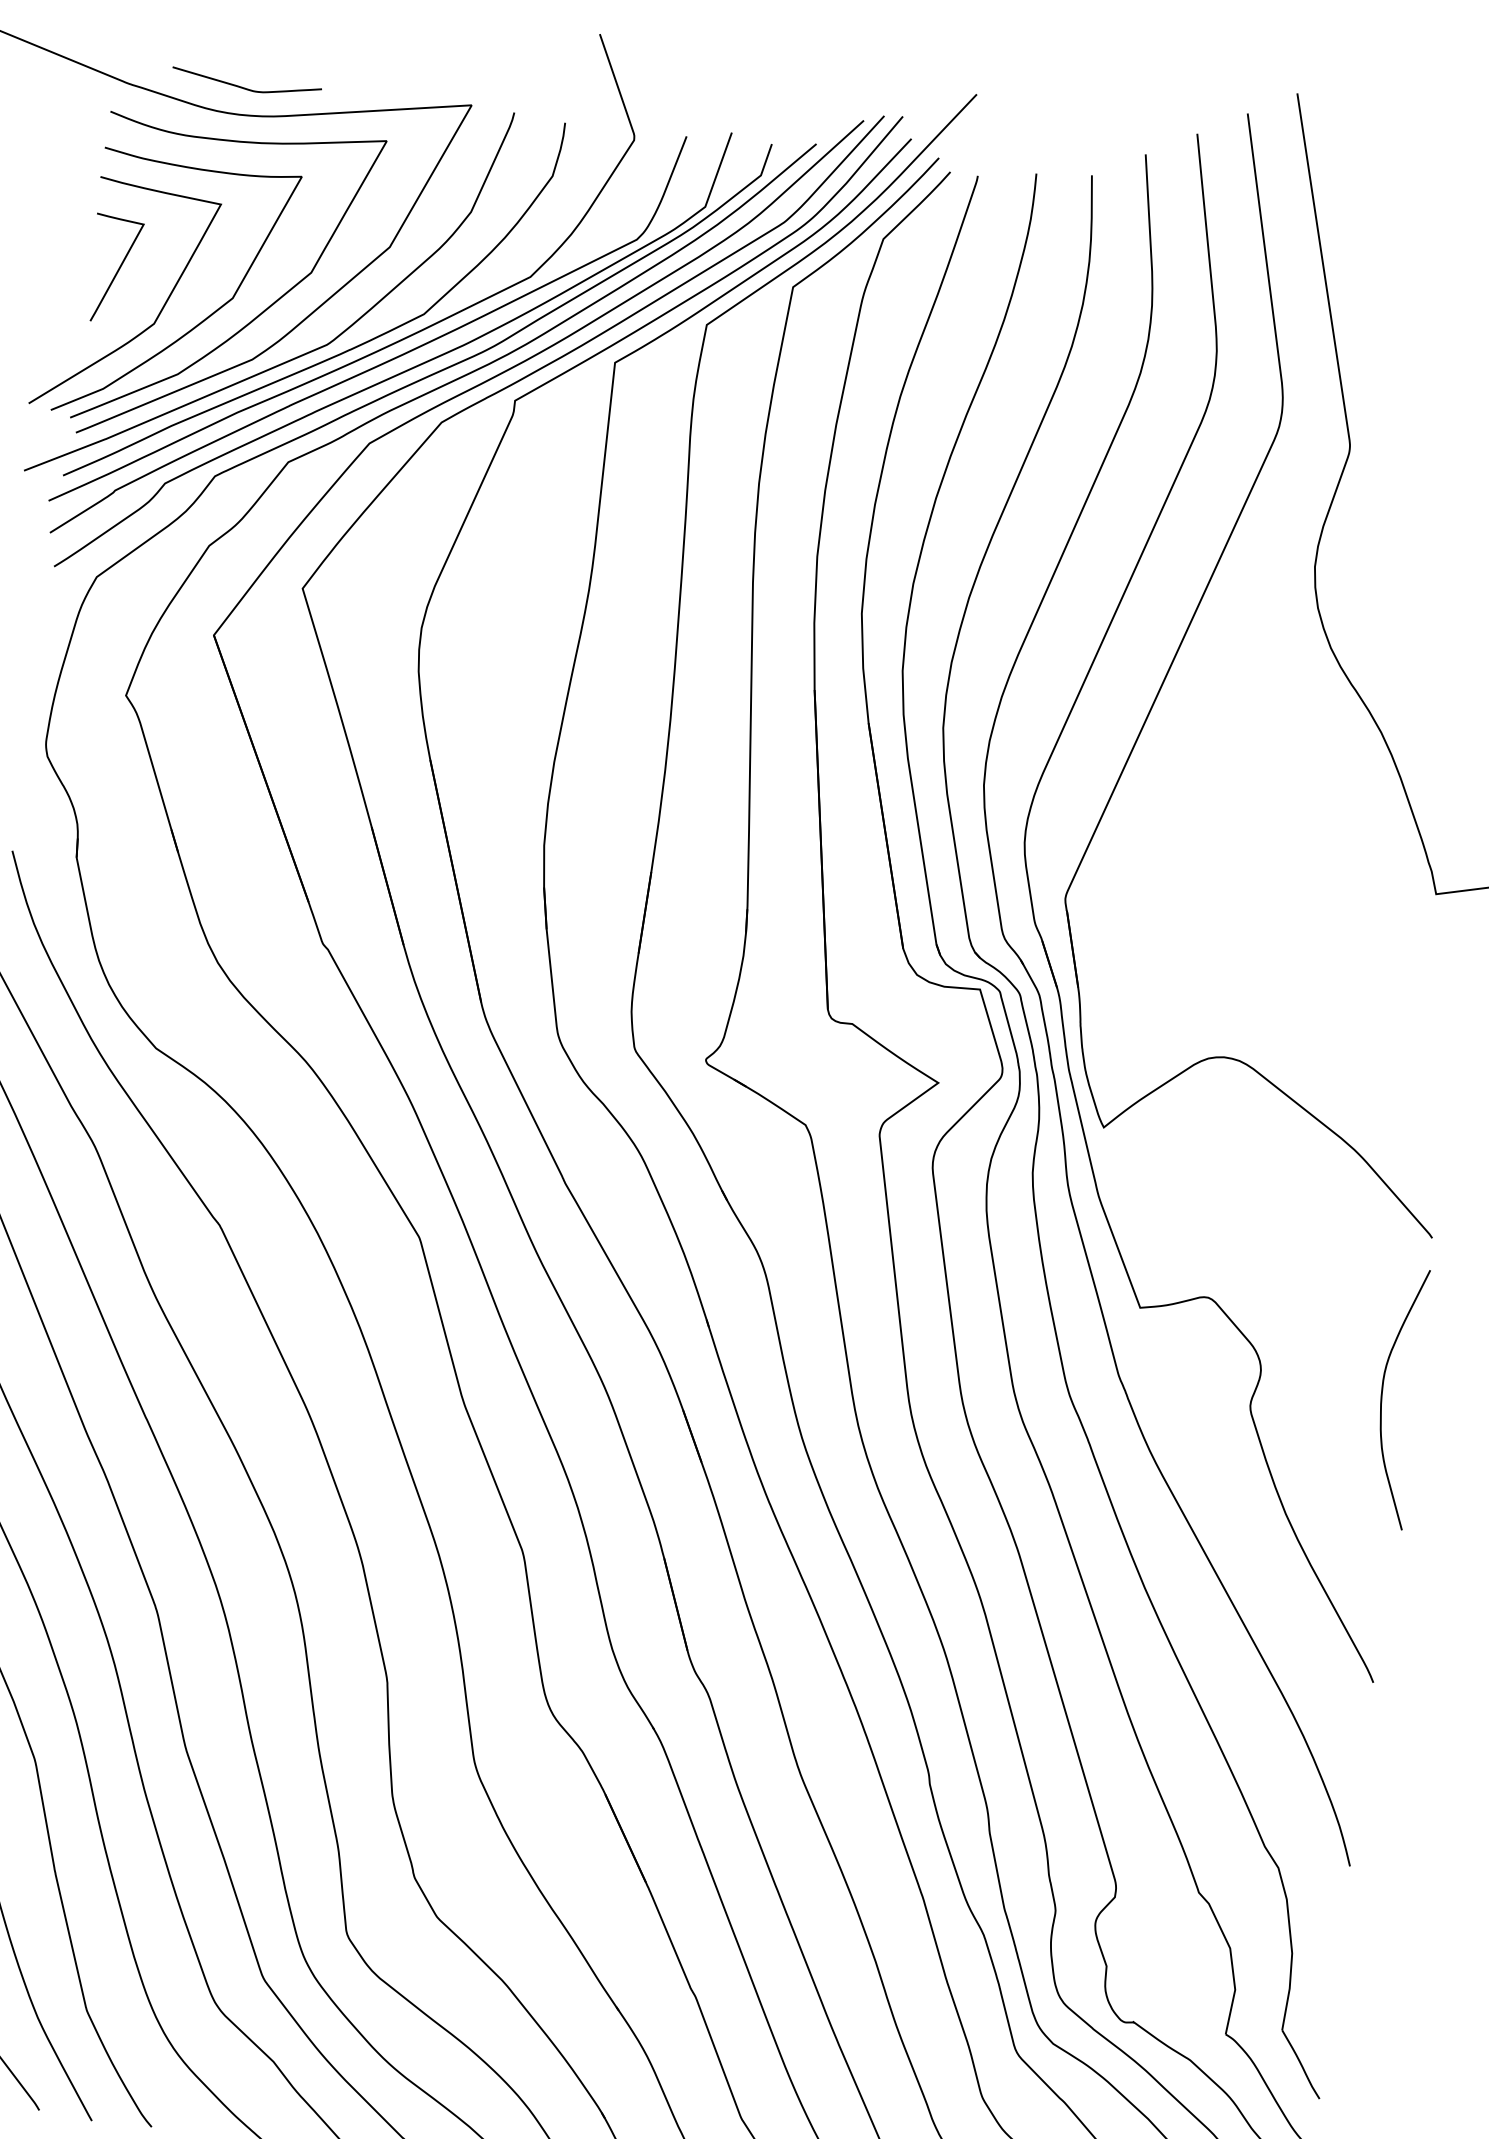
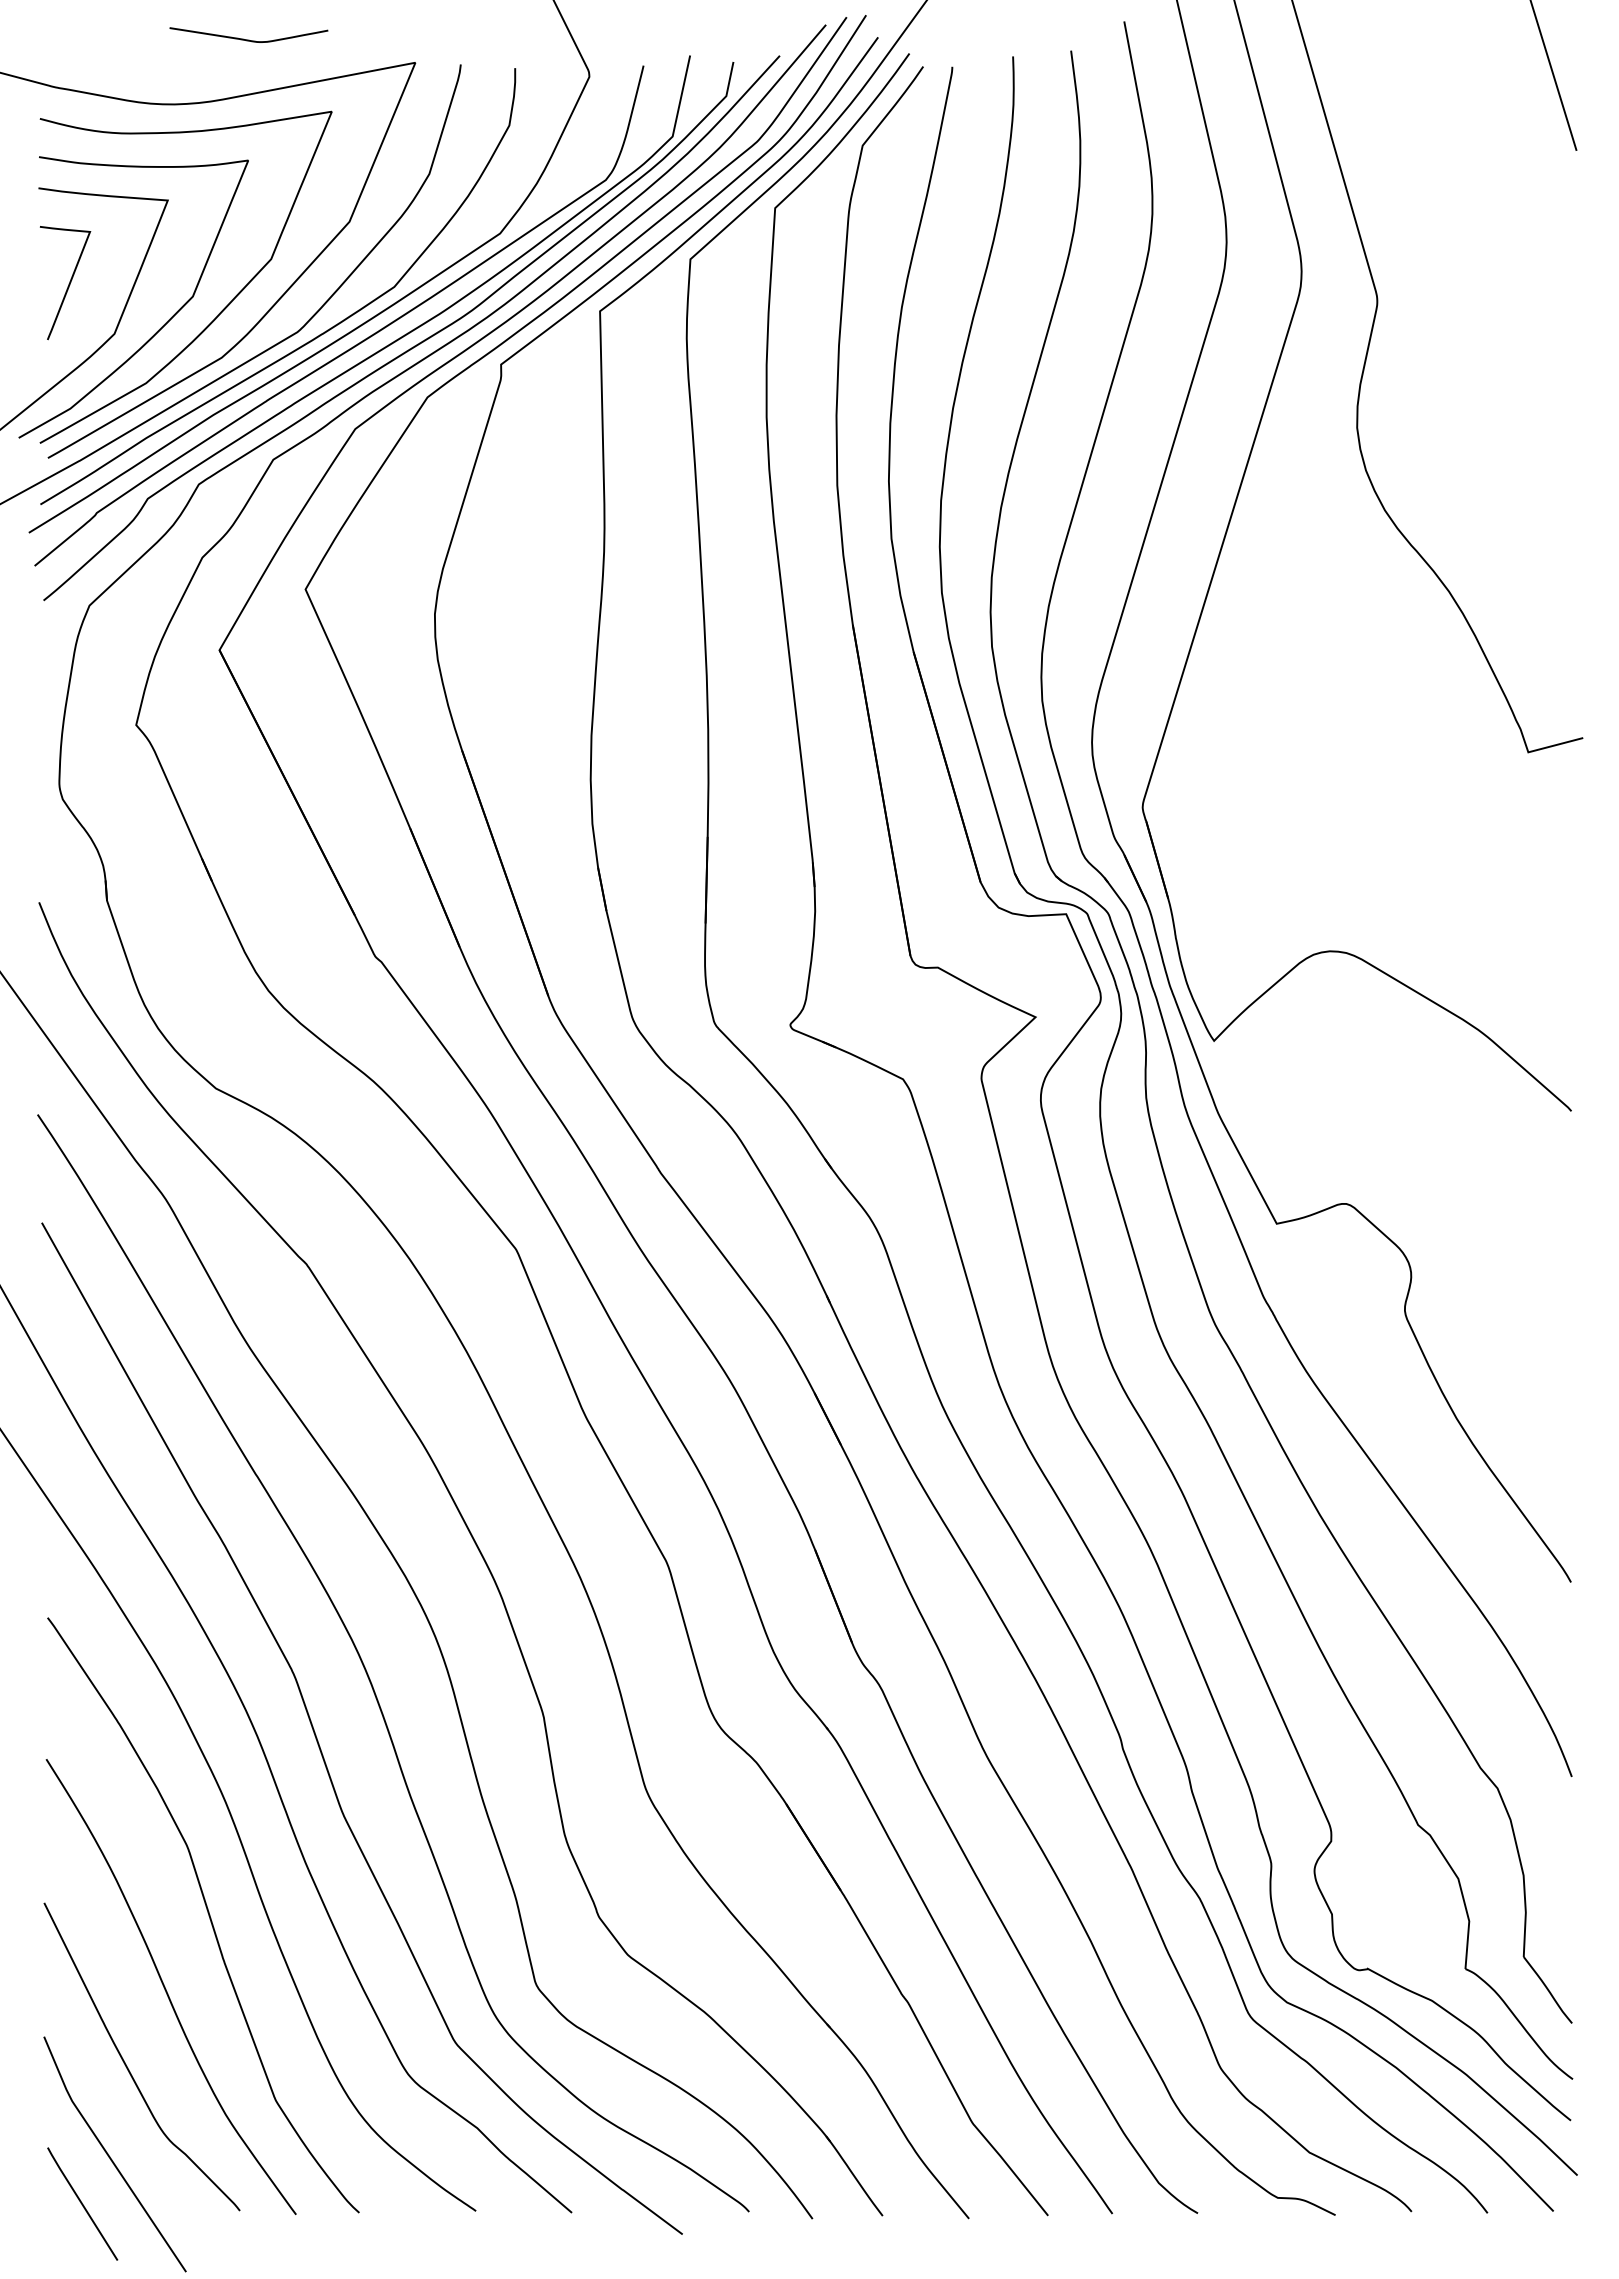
curve: (245, 87) -> (248, 39), moved
curve: (1382, 1395) -> (1541, 1281), removed

